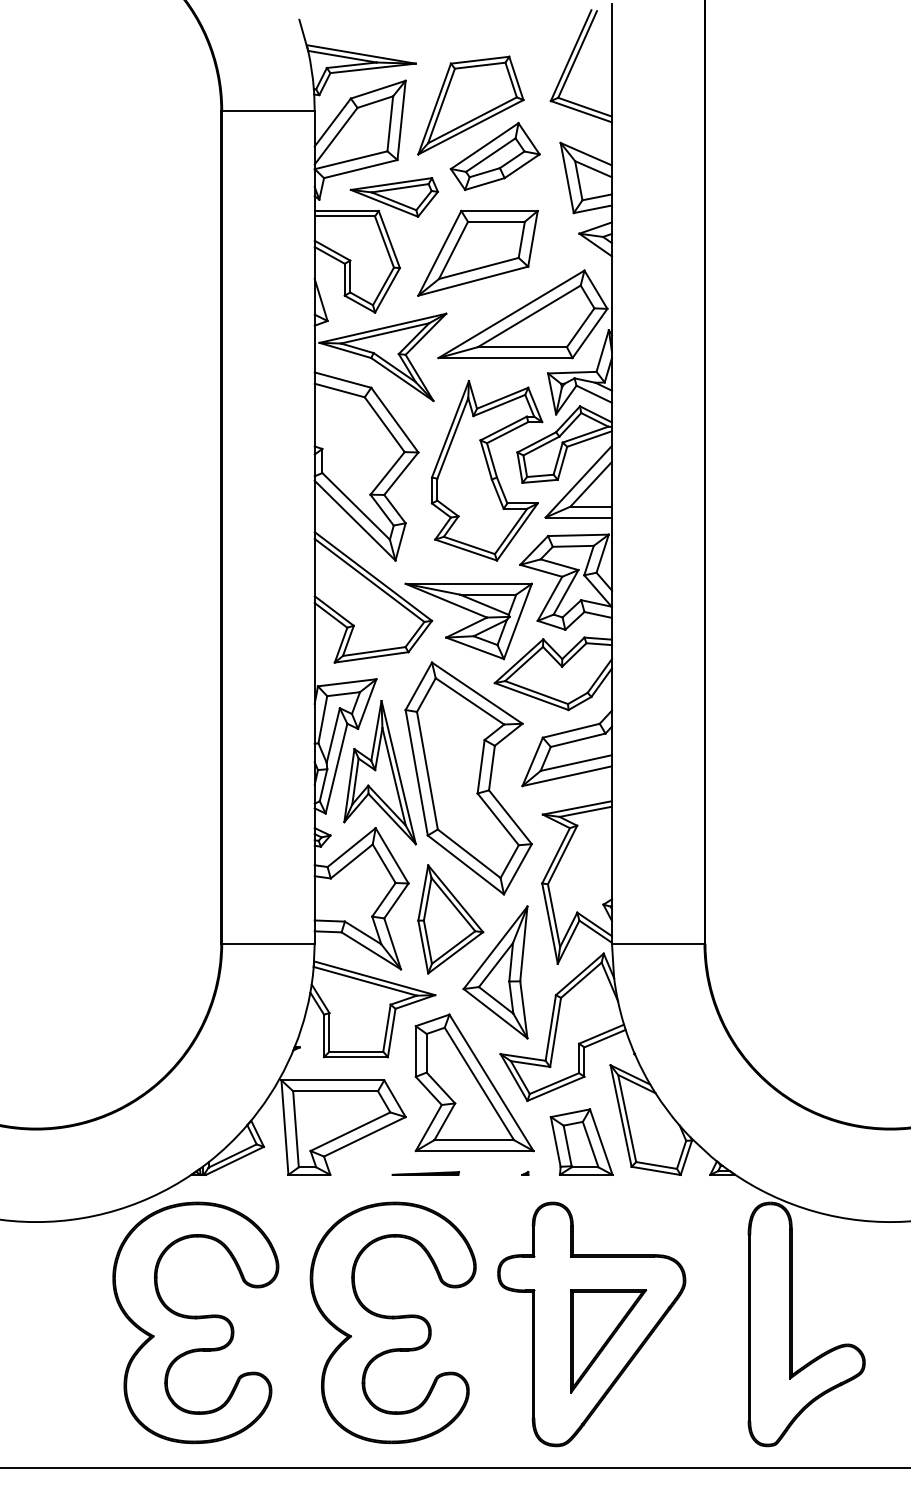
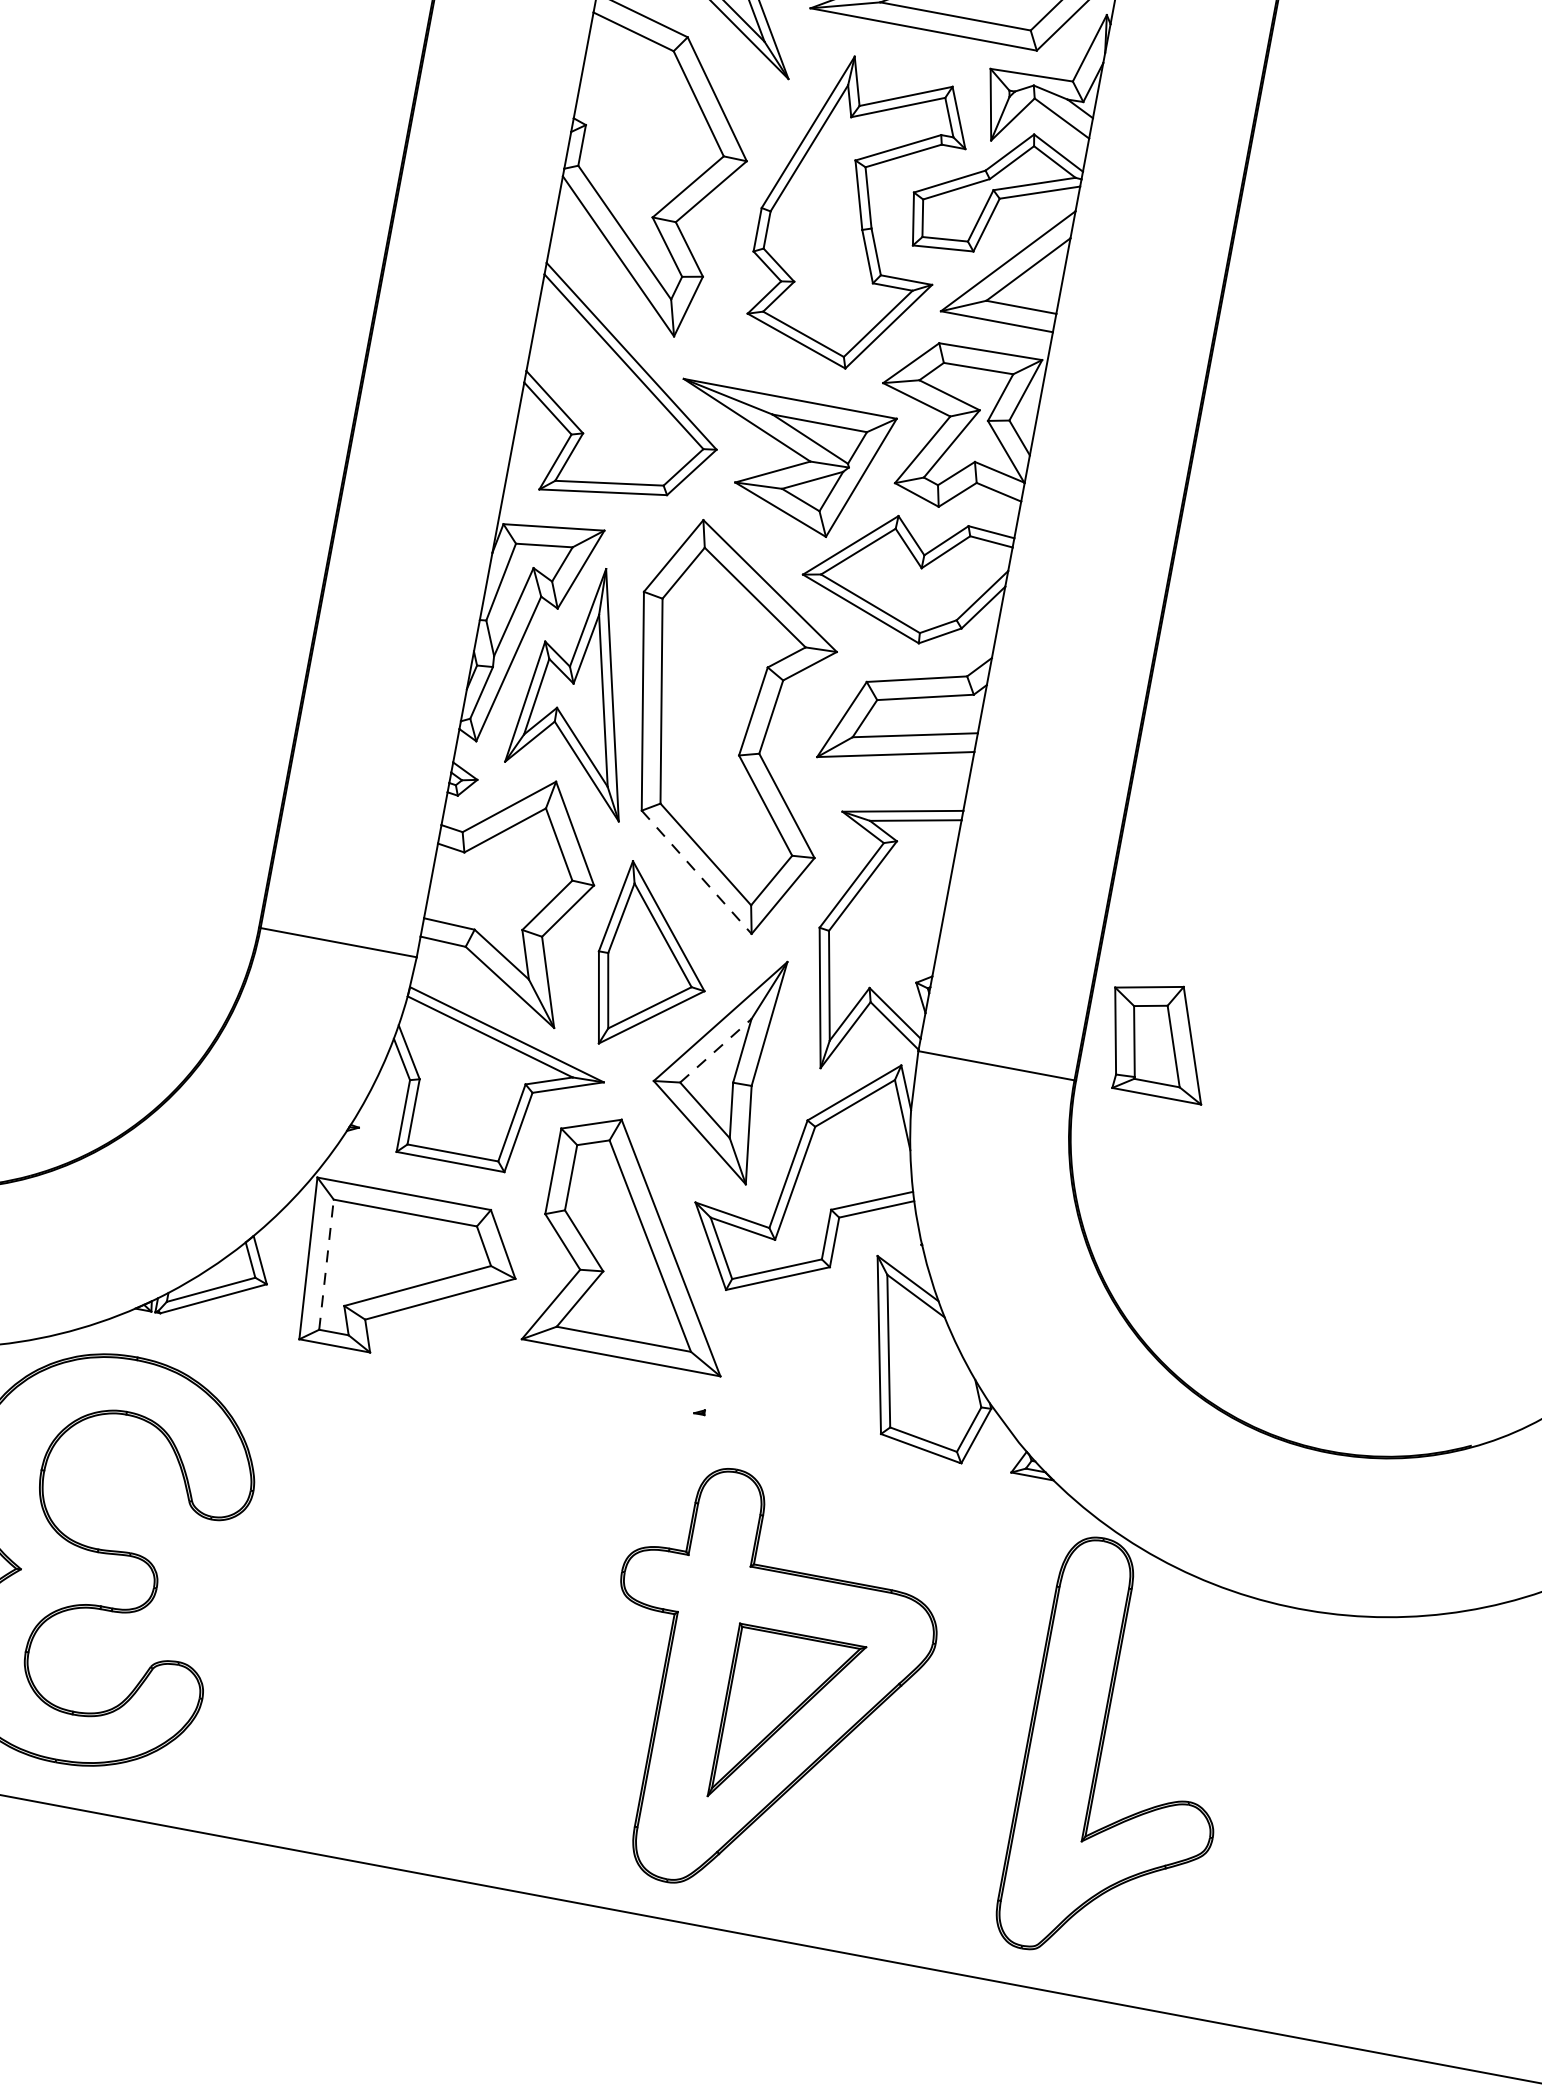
line: (466, 865) -> (697, 873), solid -> dashed
line: (495, 965) -> (714, 1051), solid -> dashed
line: (295, 1128) -> (325, 1263), solid -> dashed
part: (581, 1141) -> (1159, 1038), moved
line: (425, 1173) -> (531, 1380), removed
part: (392, 1322) -> (428, 1621), removed

